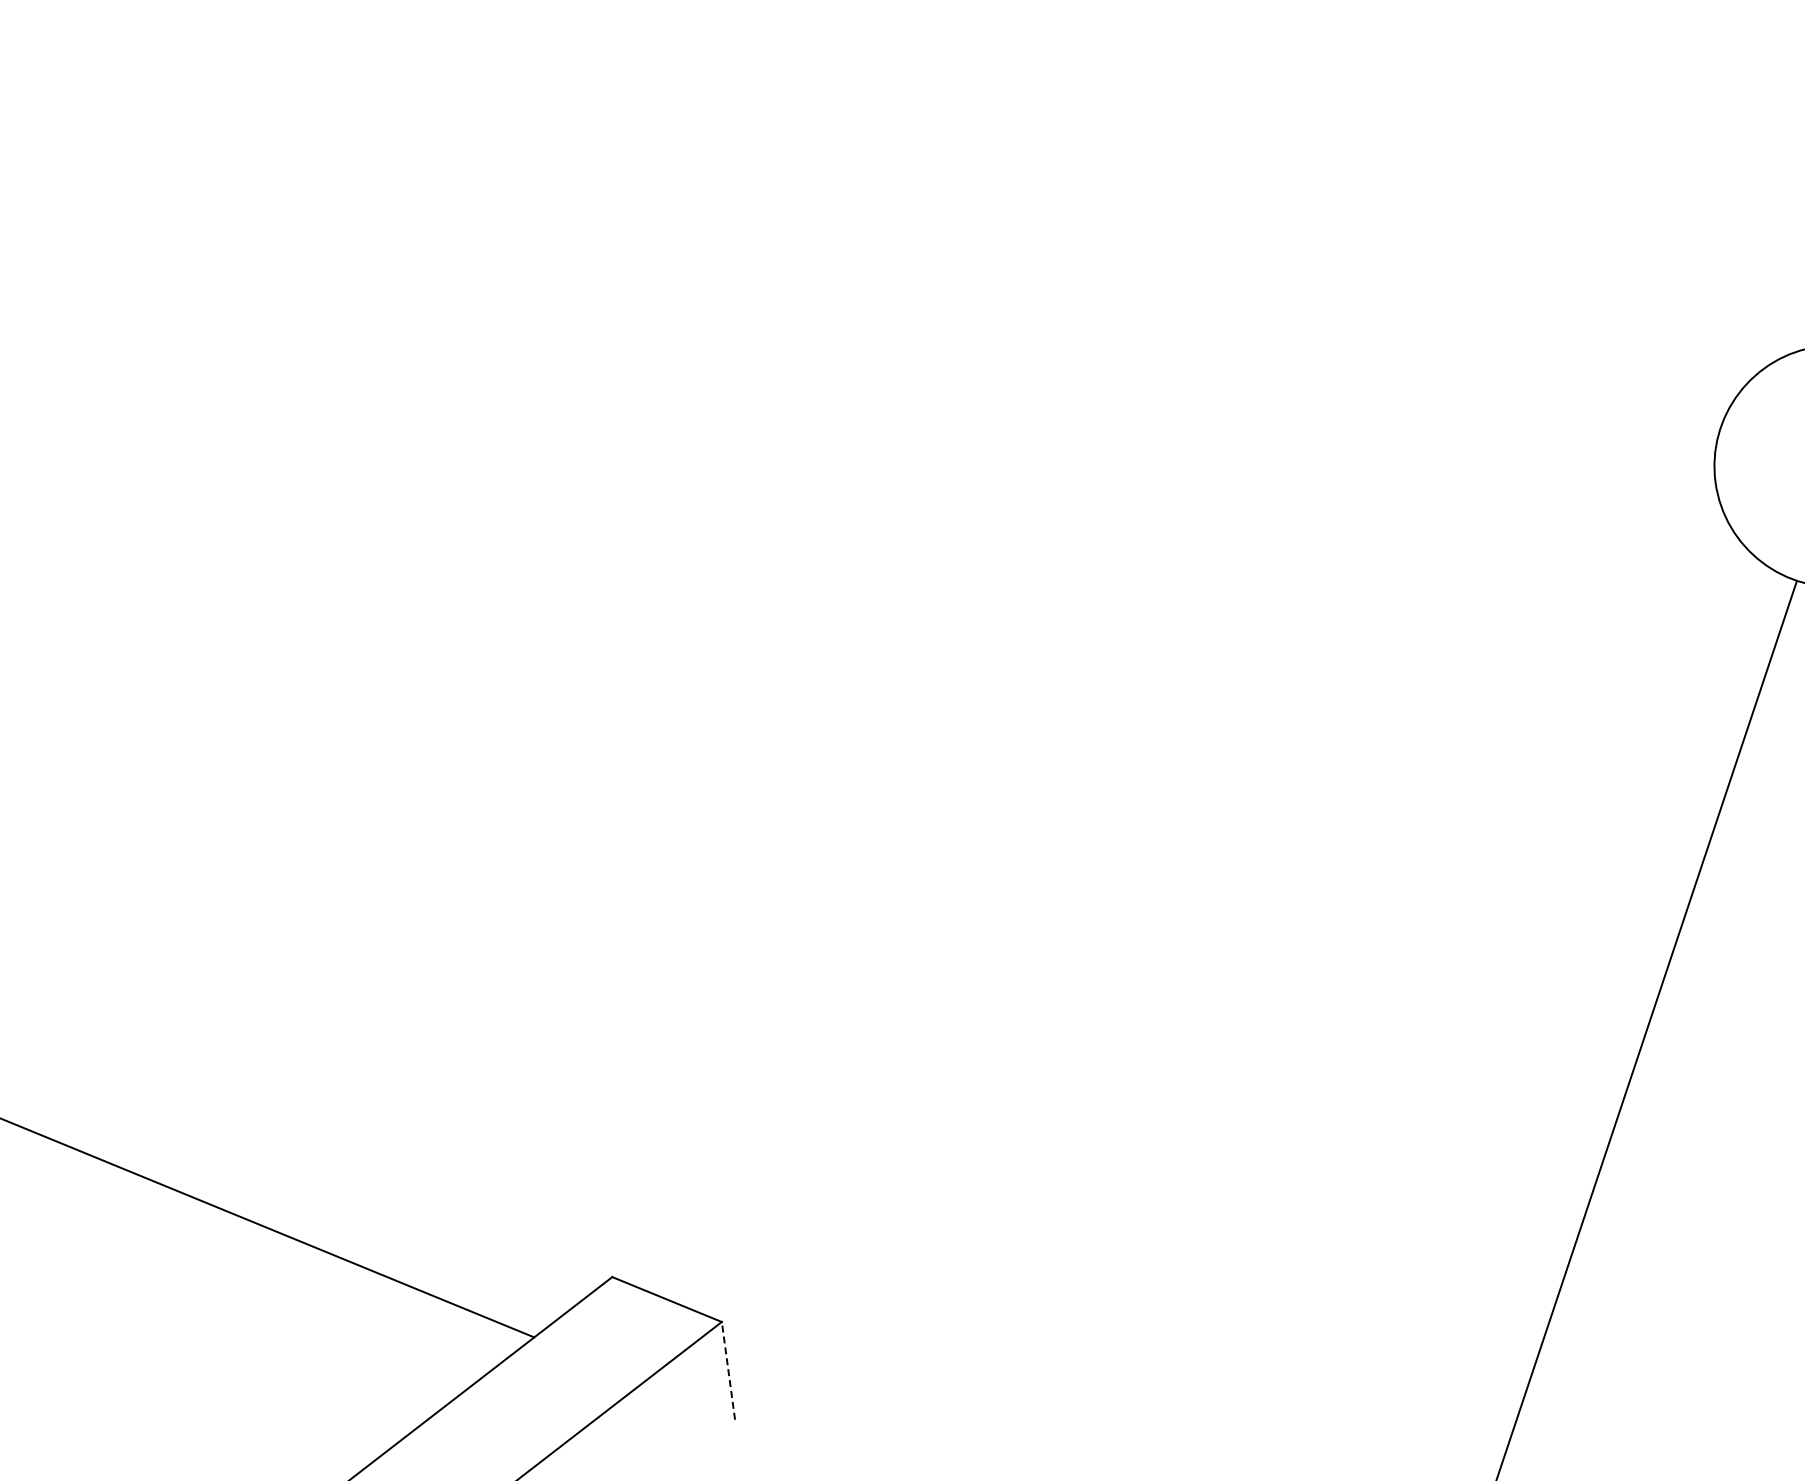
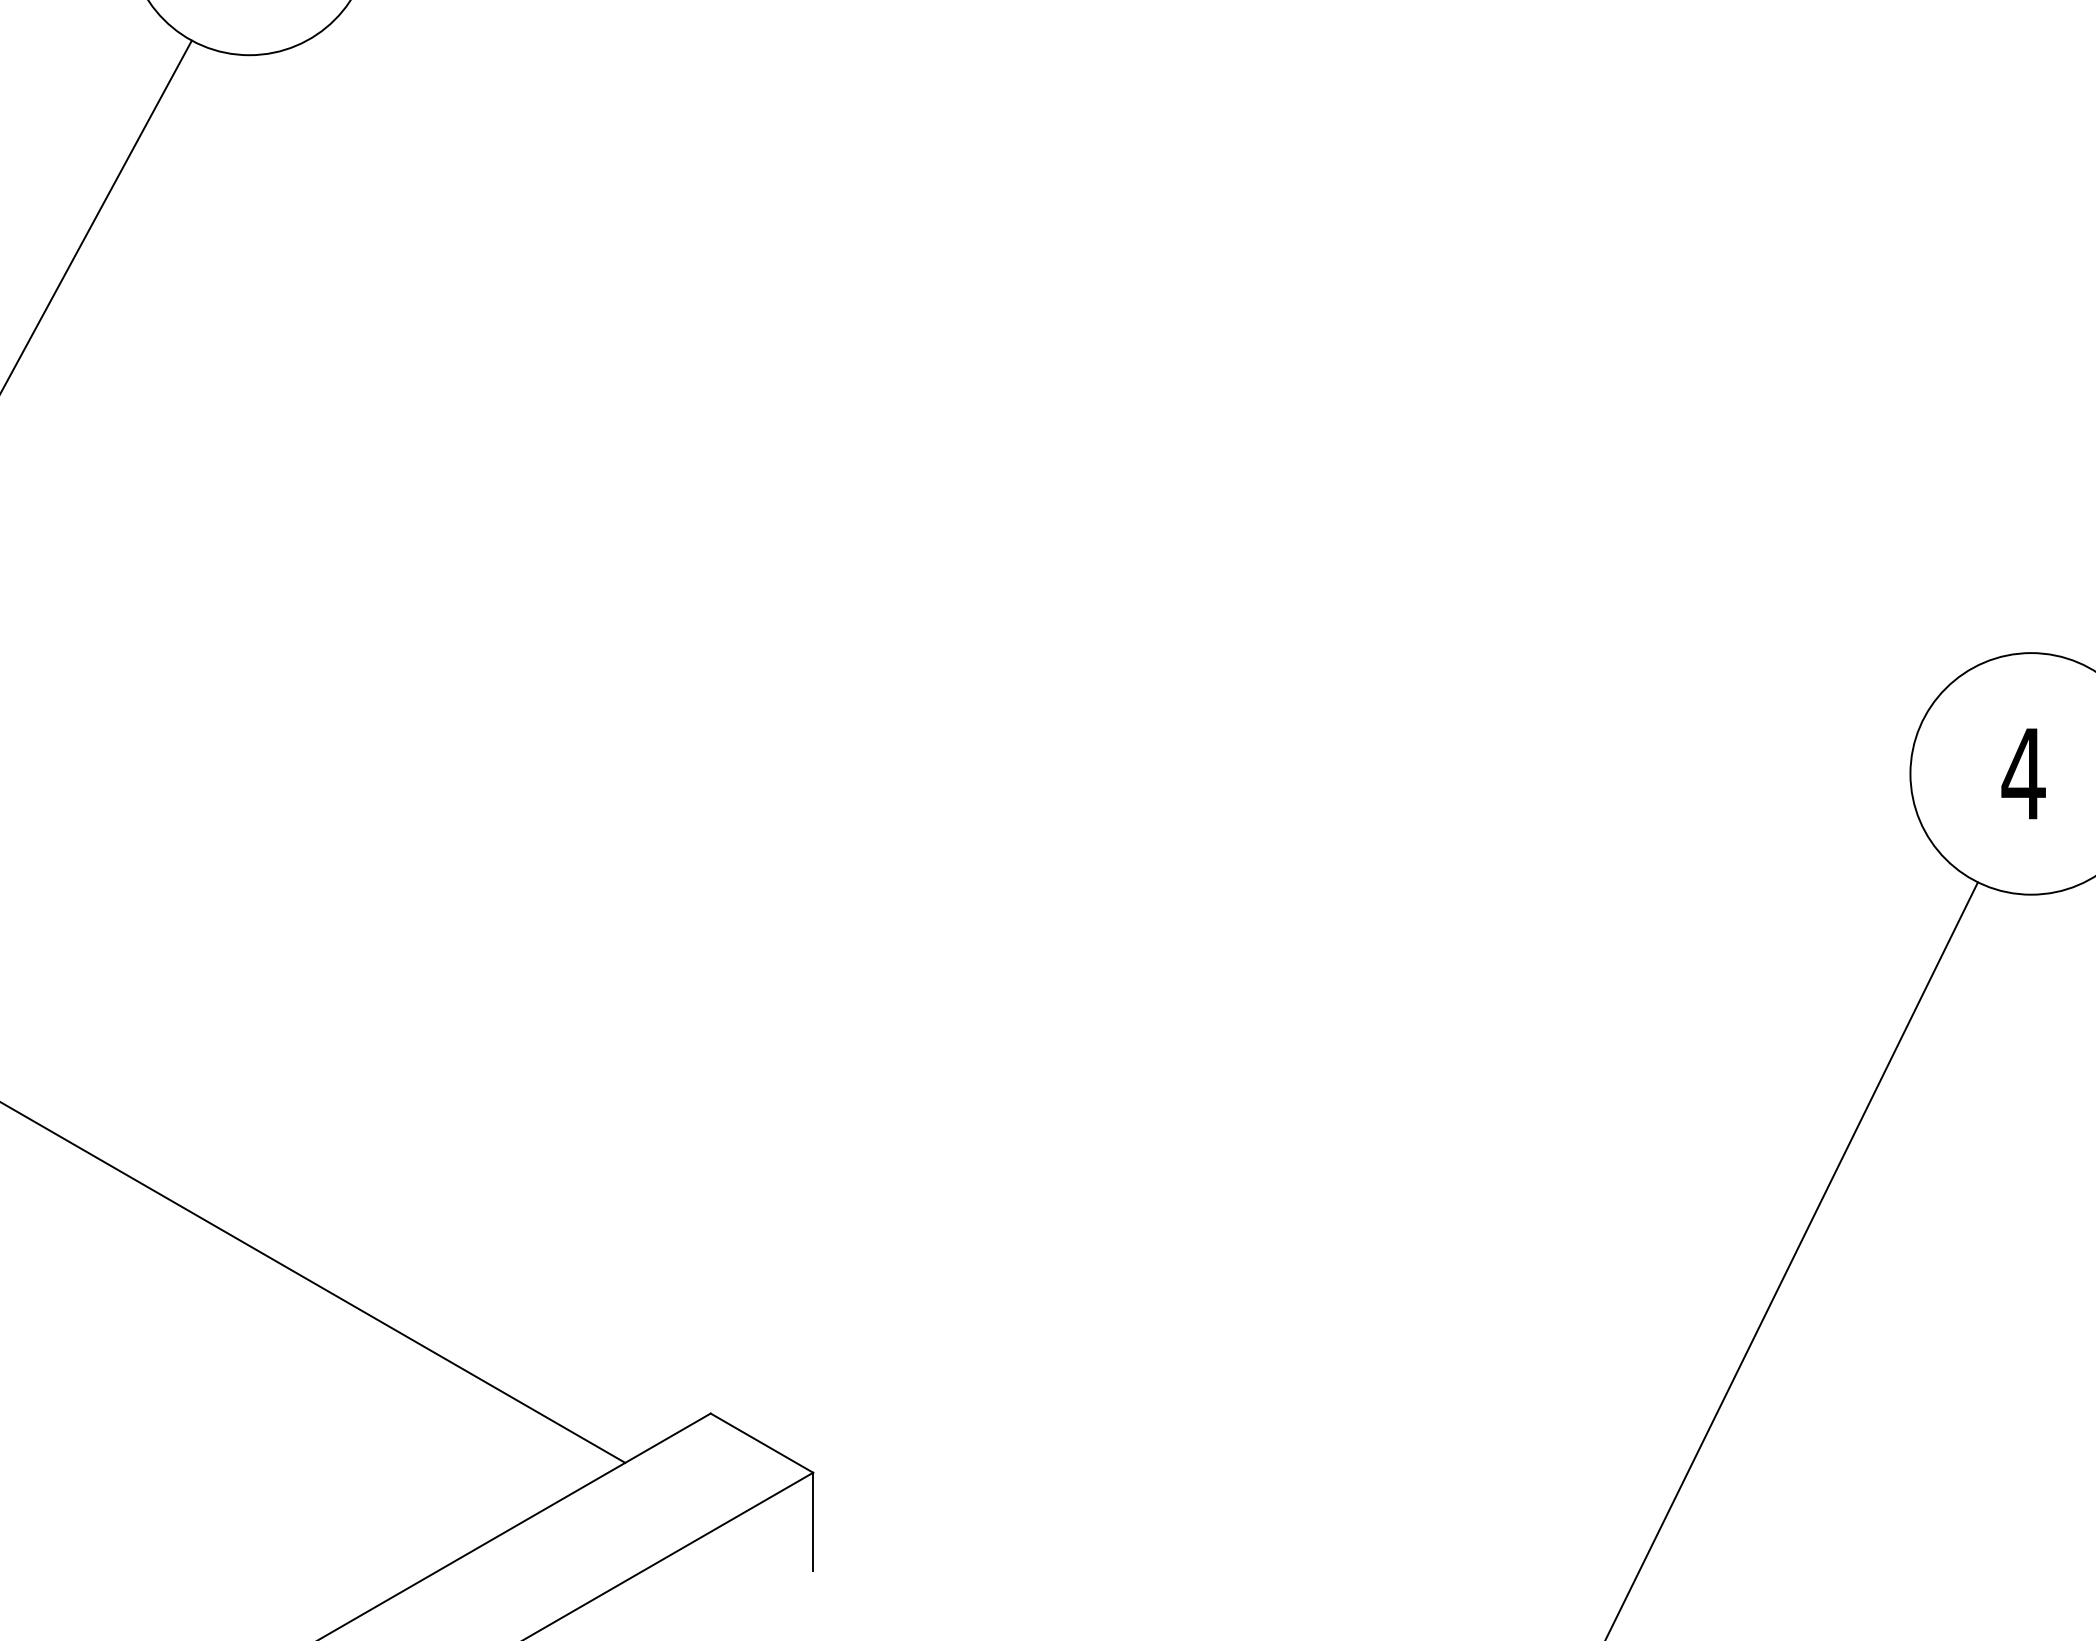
line: (728, 1370) -> (813, 1521), dashed -> solid

